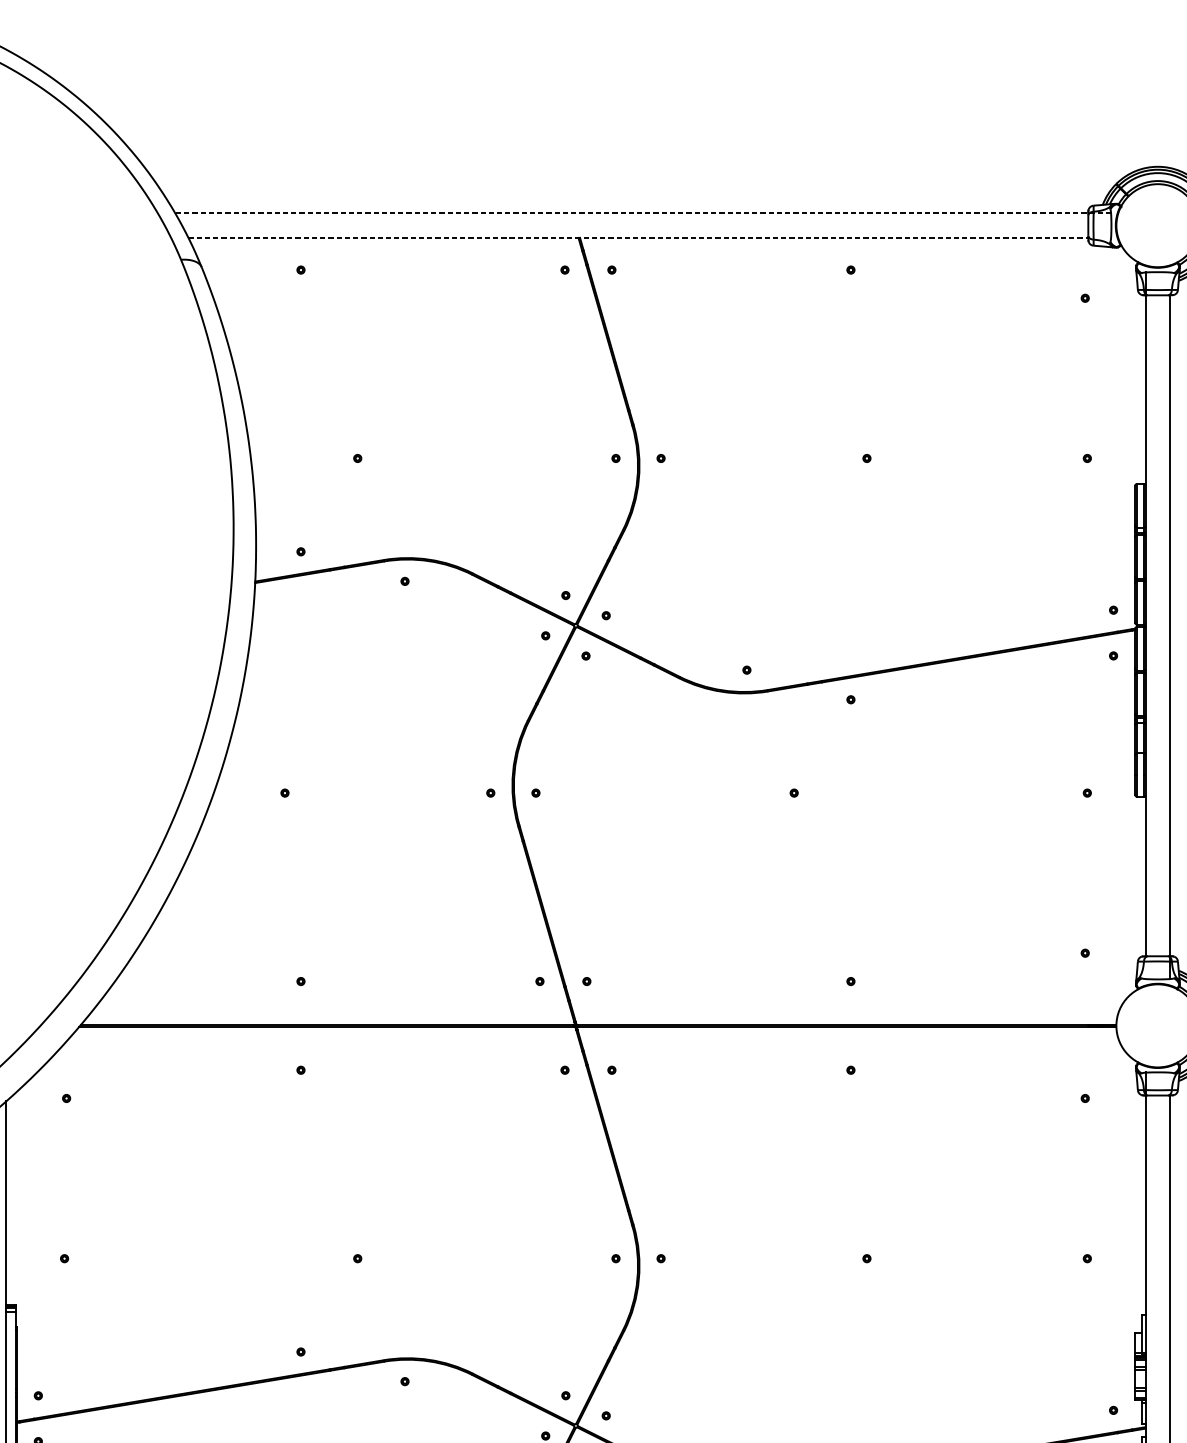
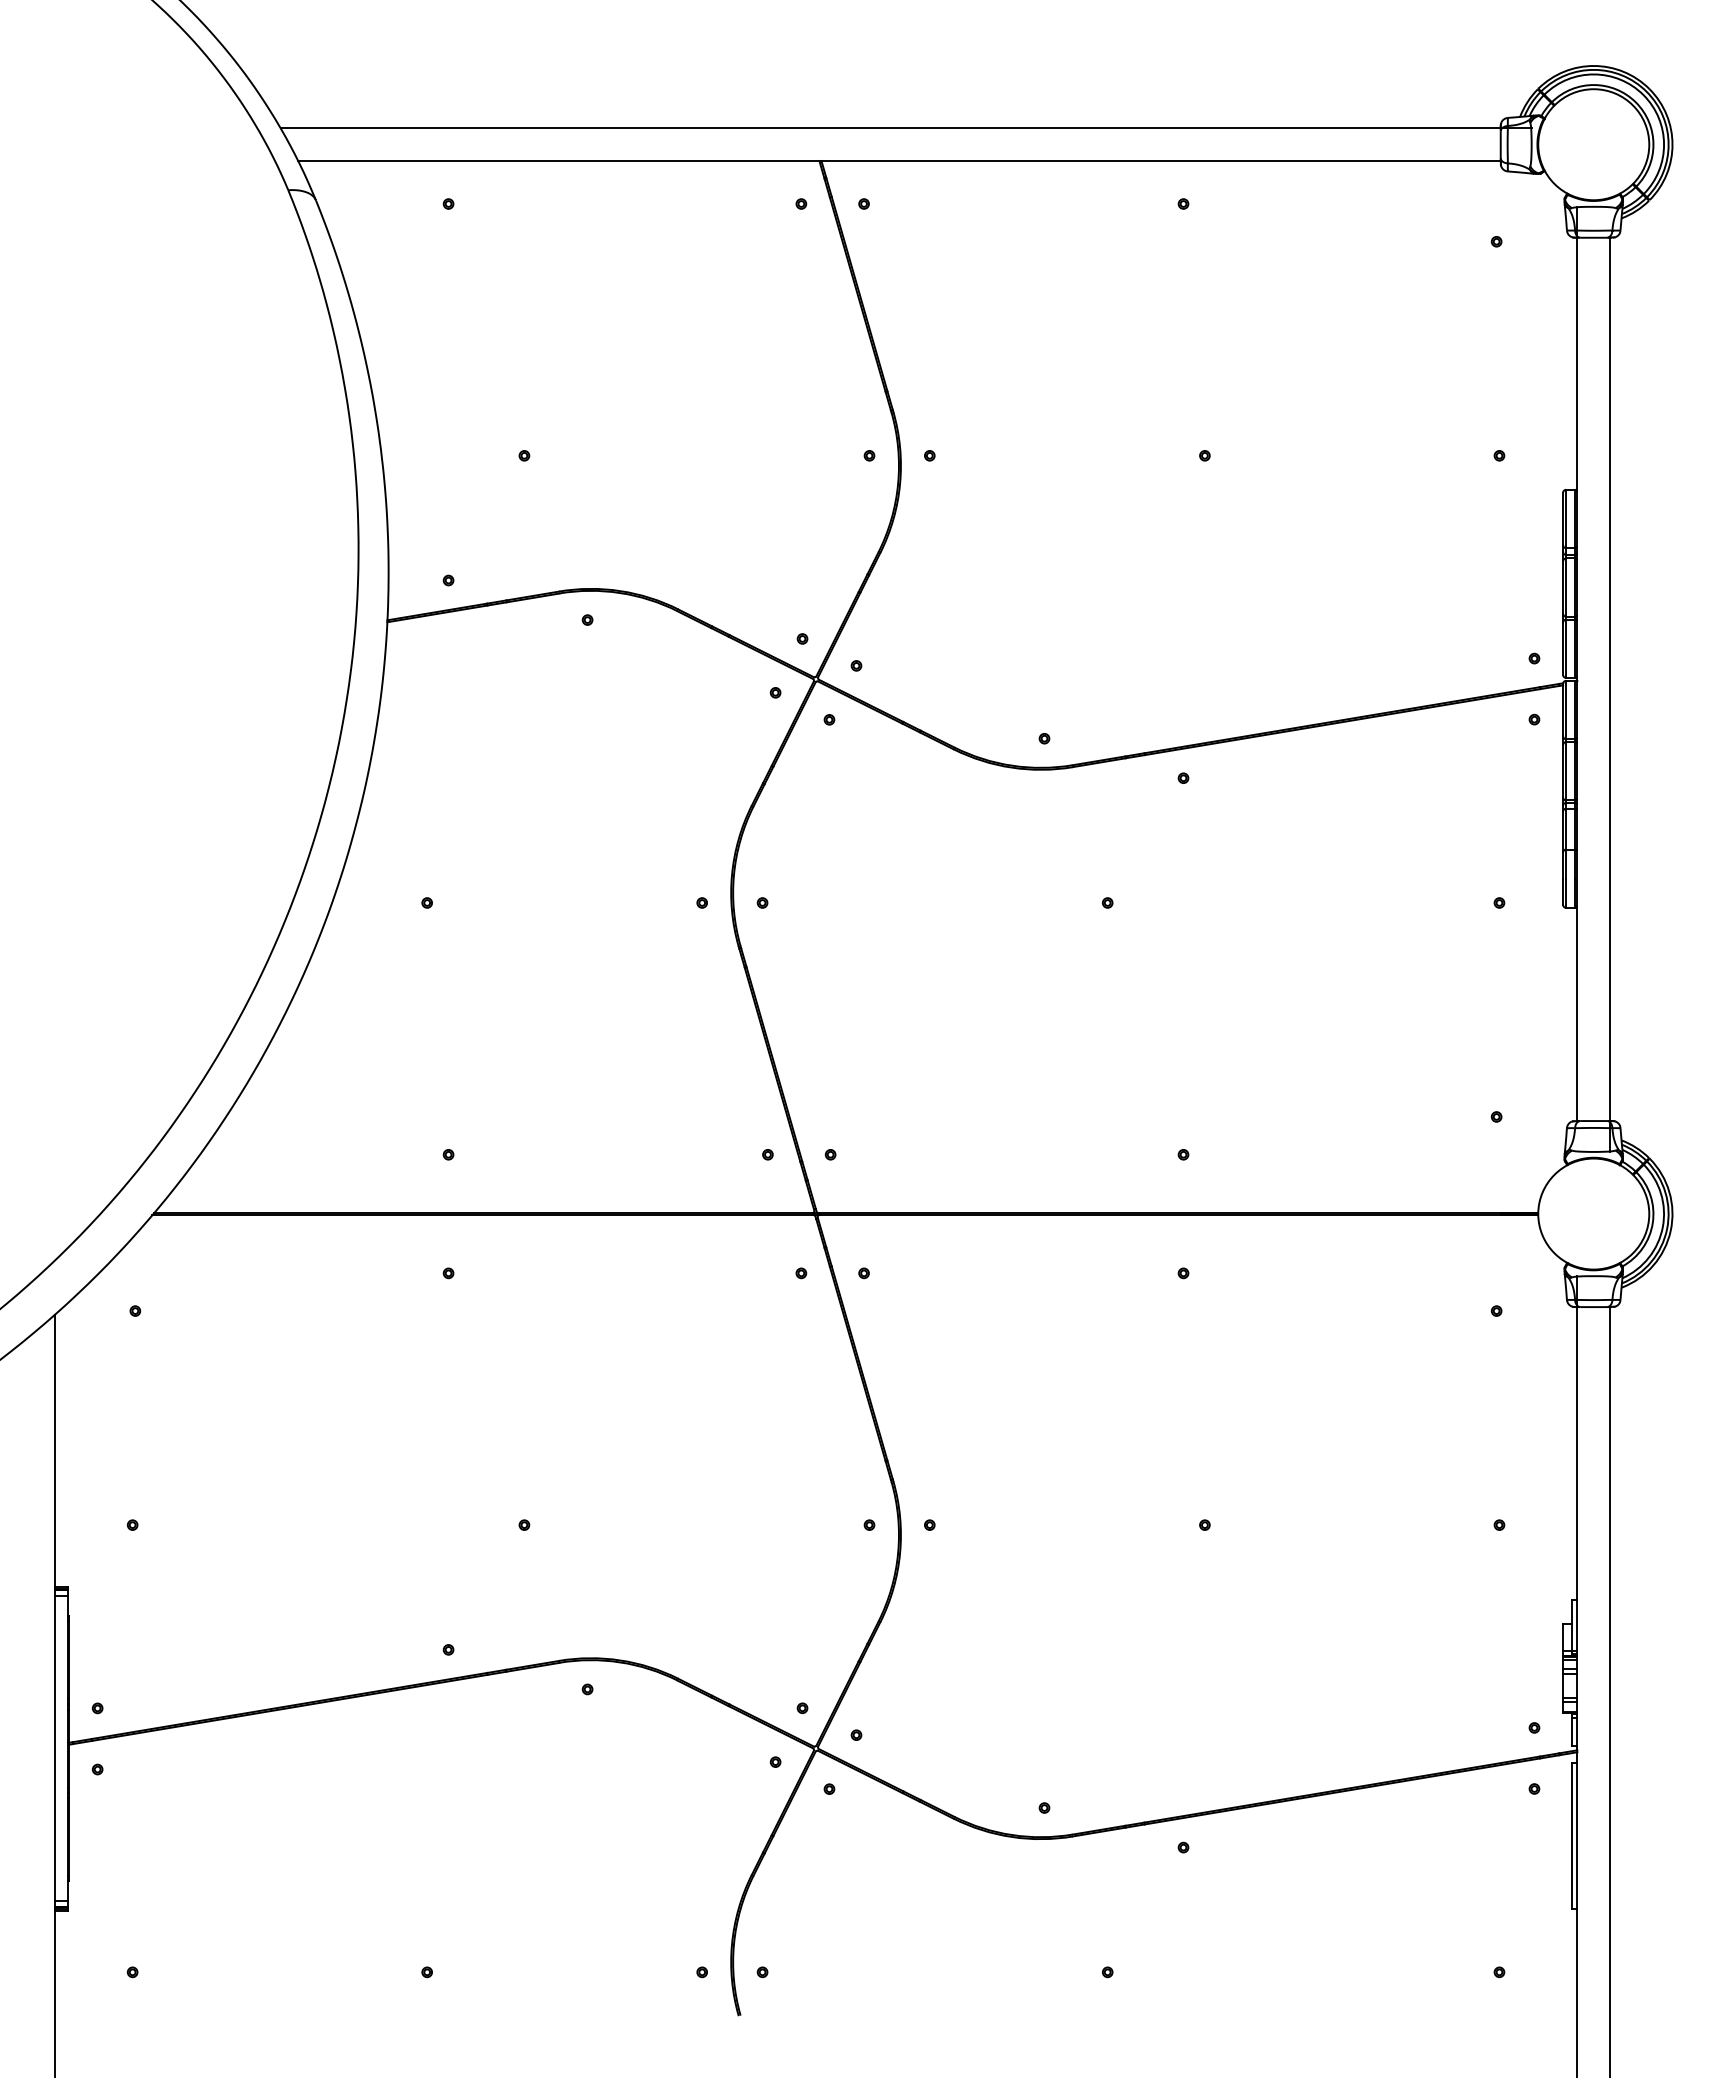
line: (642, 213) -> (905, 128), dashed -> solid
line: (638, 238) -> (899, 161), dashed -> solid

